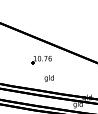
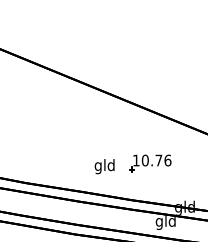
part: (41, 60) -> (149, 164), moved

